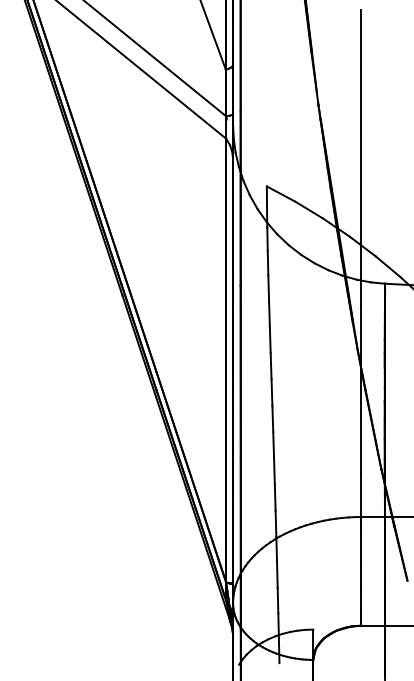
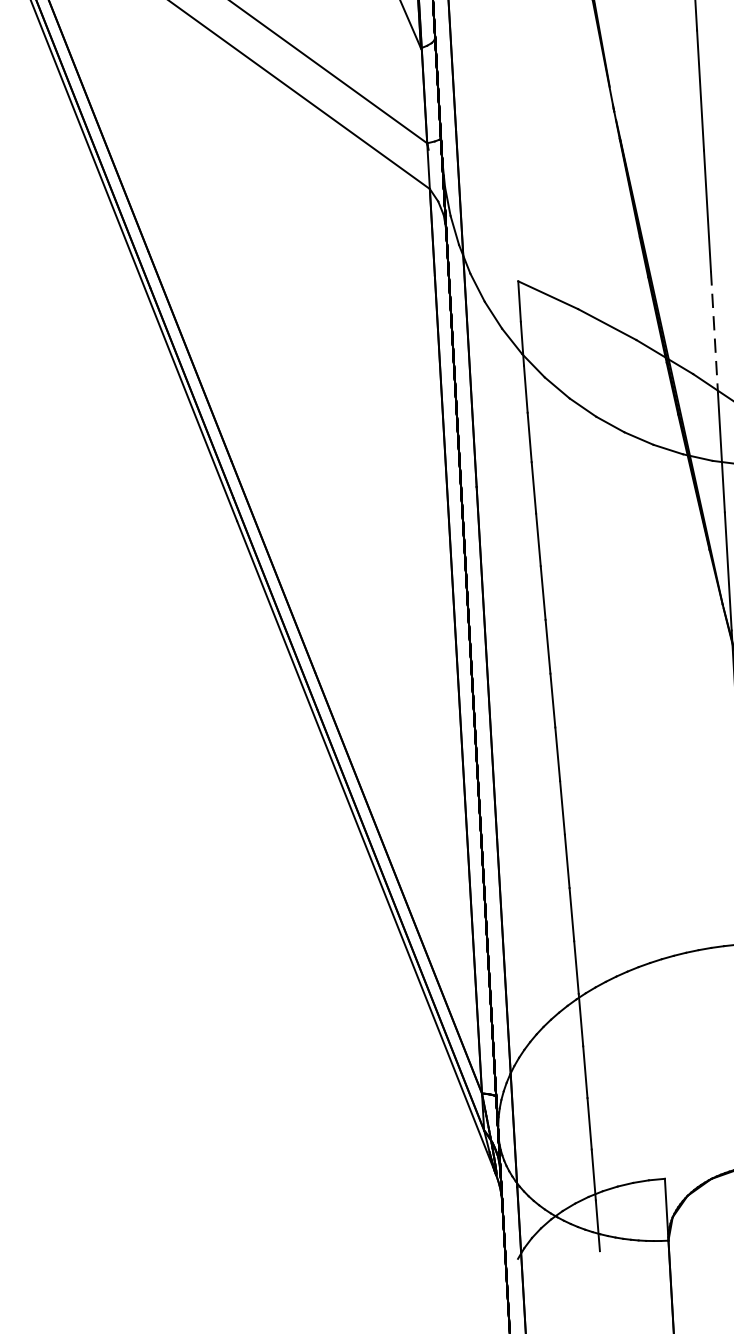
line: (361, 216) -> (714, 331), solid -> dashed

